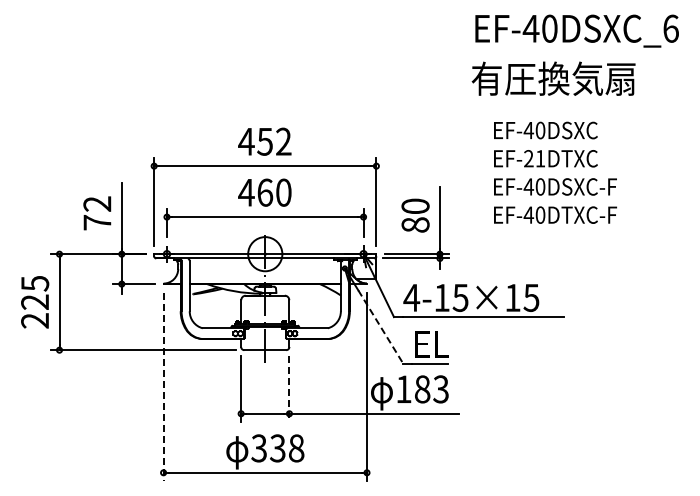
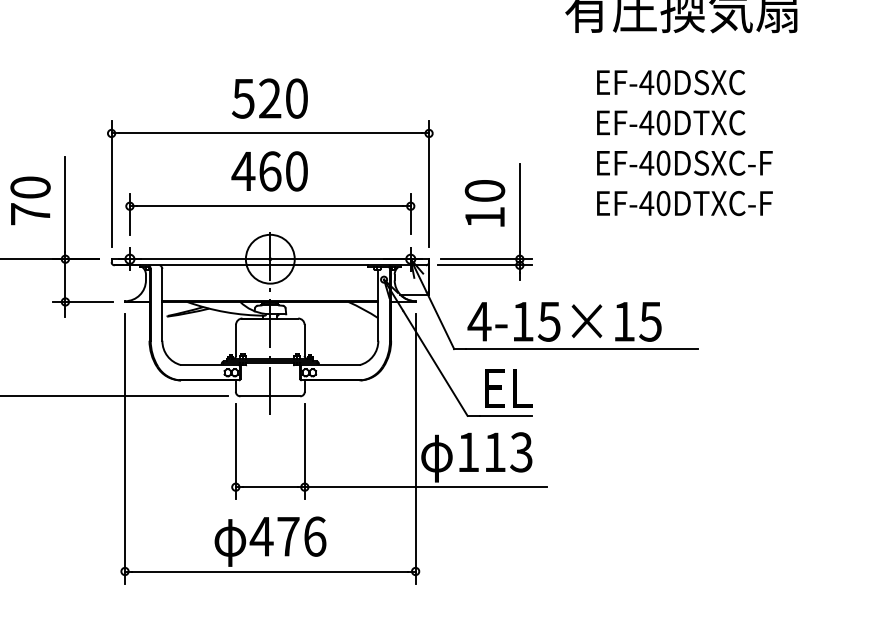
text: (264, 141) -> (269, 98), 452 -> 520
text: (534, 158) -> (654, 122), EF-21DTXC -> EF-40DTXC
text: (97, 203) -> (30, 186), 72 -> 70
text: (415, 224) -> (484, 216), 80 -> 10
line: (381, 327) -> (436, 363), dashed -> solid
line: (163, 387) -> (124, 449), dashed -> solid
line: (289, 389) -> (304, 452), dashed -> solid
text: (422, 389) -> (494, 452), 183 -> 113
text: (277, 448) -> (287, 536), 338 -> 476

